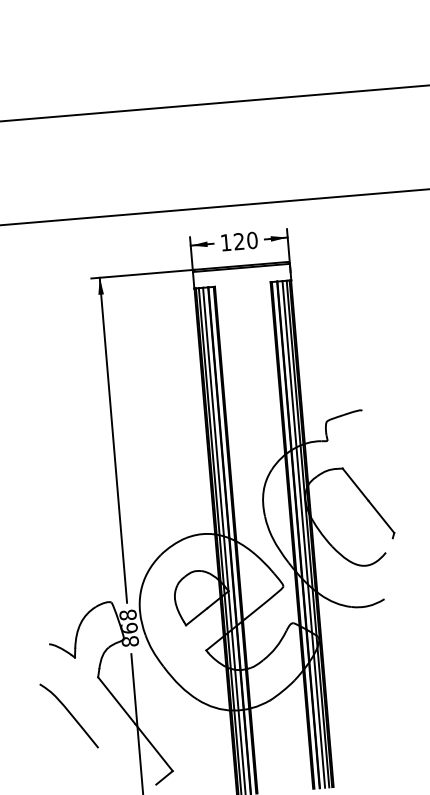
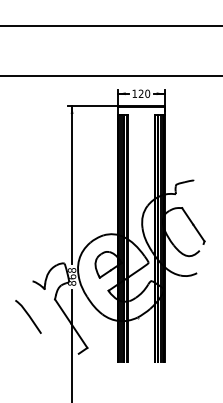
curve: (69, 714) -> (28, 316), moved

